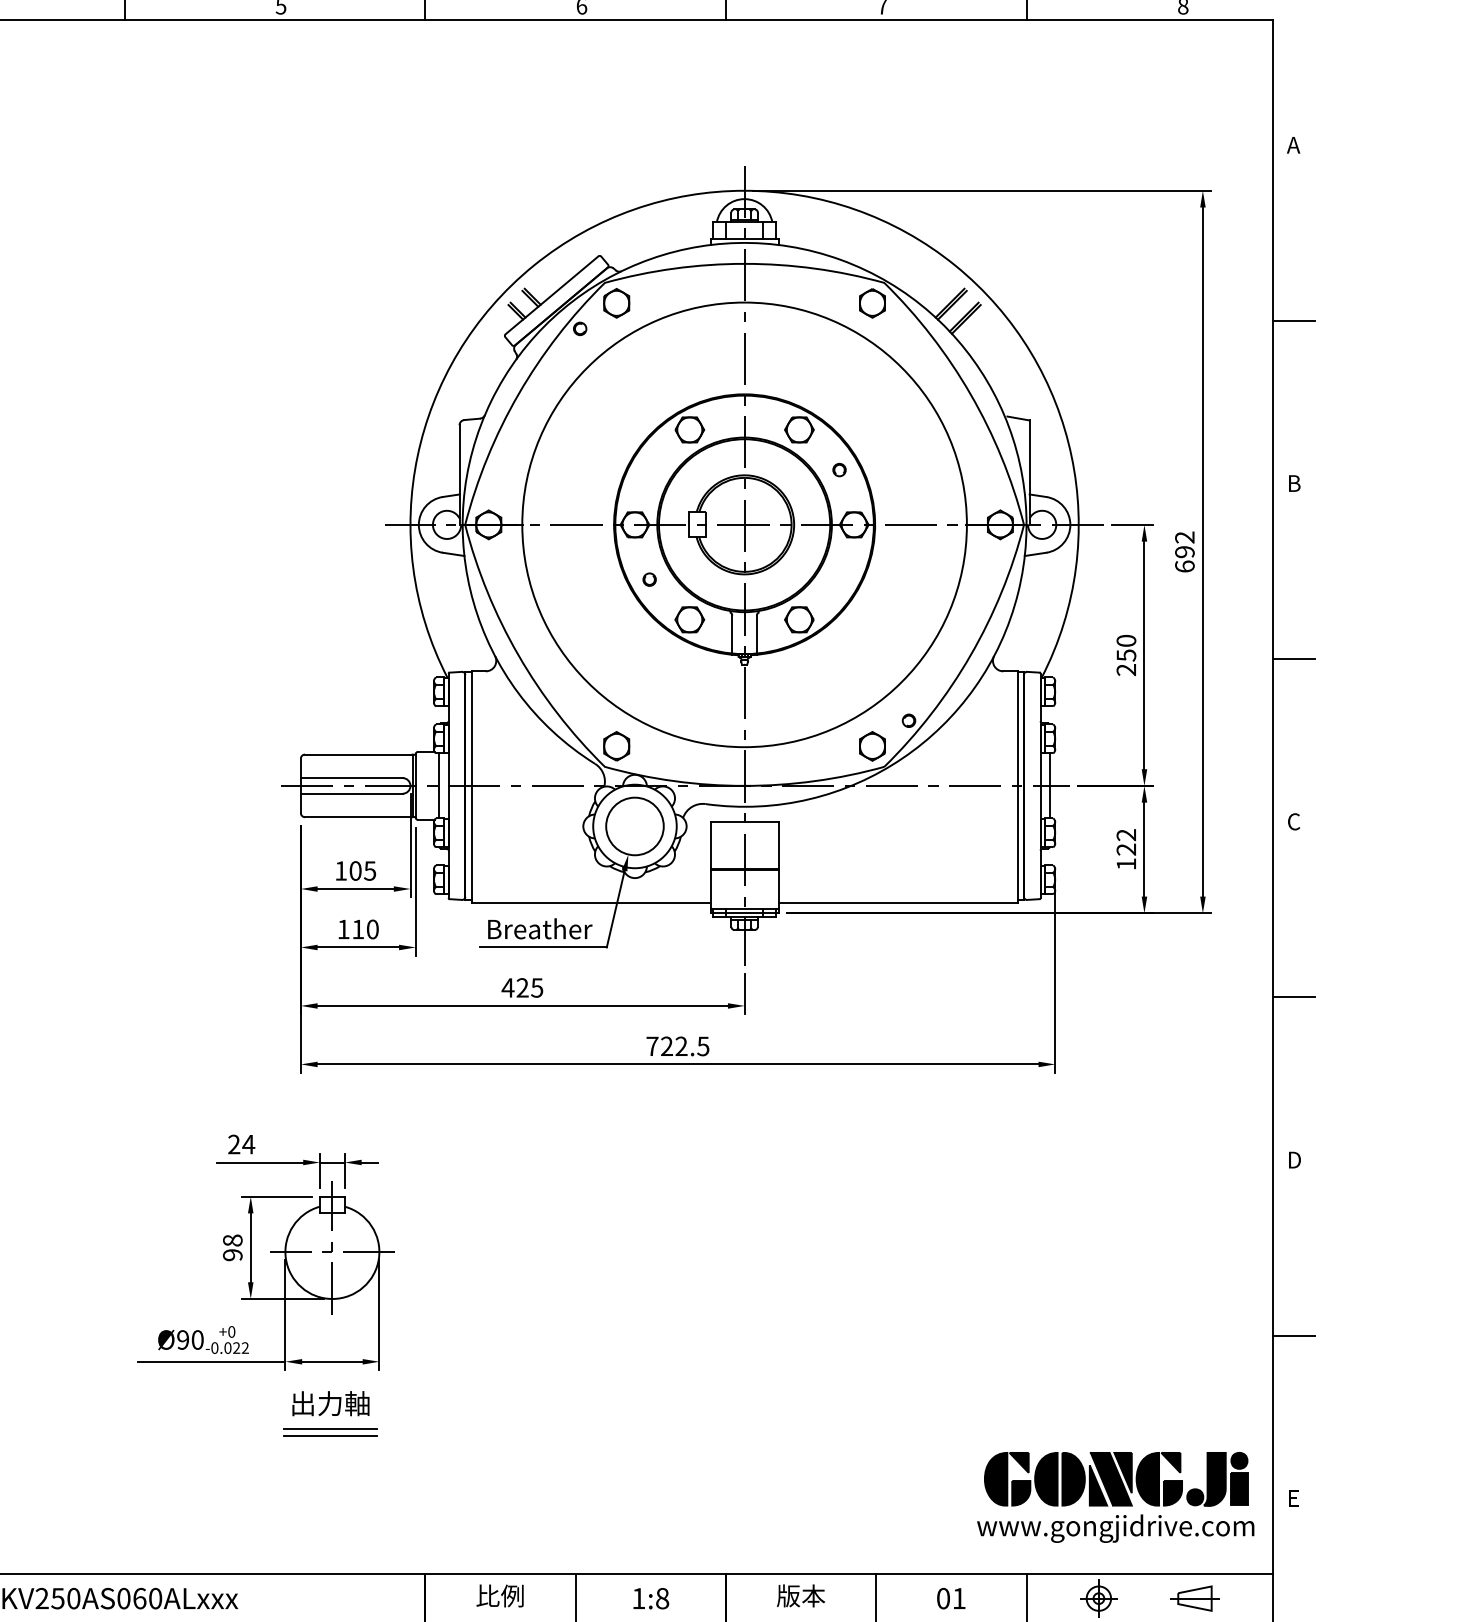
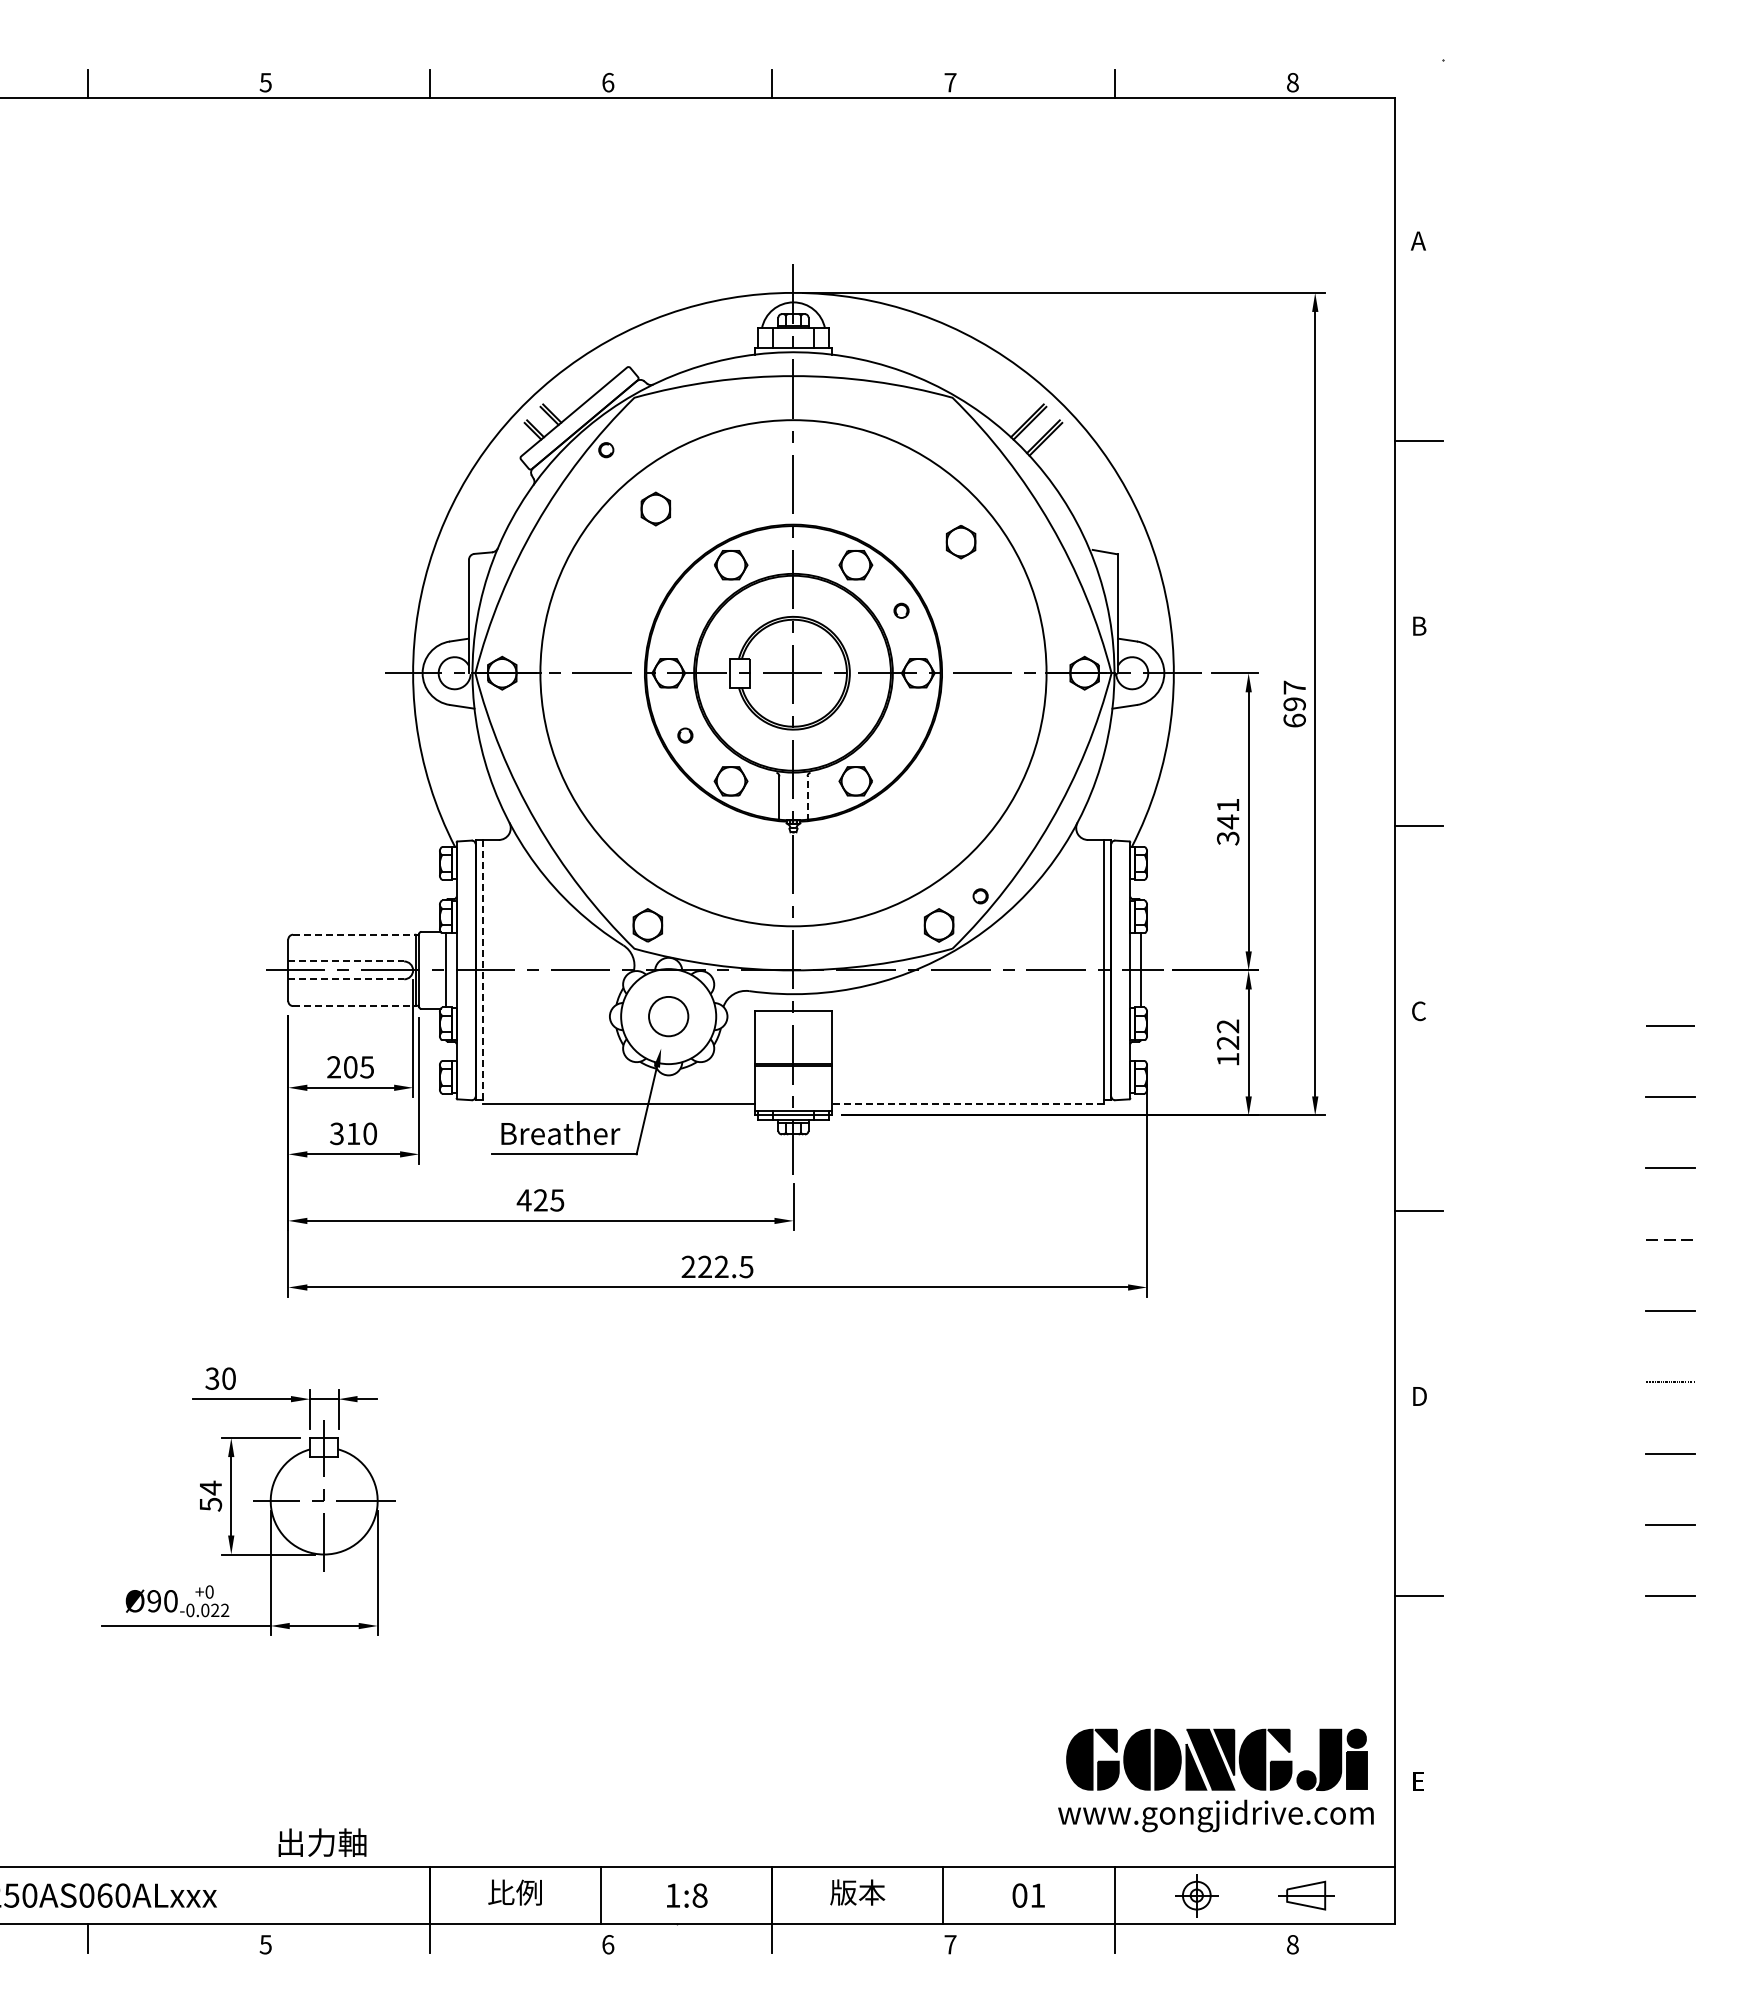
part: (616, 302) -> (655, 508), moved
part: (871, 303) -> (960, 542), moved
text: (1184, 537) -> (1294, 687), 692 -> 697
line: (756, 634) -> (807, 798), solid -> dashed
text: (1126, 655) -> (1228, 821), 250 -> 341
line: (359, 754) -> (354, 934), solid -> dashed
line: (351, 778) -> (346, 961), solid -> dashed
line: (471, 787) -> (482, 972), solid -> dashed
line: (351, 793) -> (346, 979), solid -> dashed
line: (359, 817) -> (354, 1006), solid -> dashed
circle: (634, 826) -> (668, 1016), size x0.6
text: (340, 871) -> (333, 1067), 105 -> 205
line: (897, 903) -> (967, 1104), solid -> dashed
text: (343, 929) -> (336, 1133), 110 -> 310
text: (652, 1045) -> (688, 1266), 722.5 -> 222.5
text: (241, 1144) -> (220, 1378), 24 -> 30
text: (232, 1247) -> (210, 1495), 98 -> 54
text: (330, 1403) -> (322, 1842), moved
line: (330, 1428) -> (321, 1702), removed
line: (330, 1435) -> (321, 1710), removed

